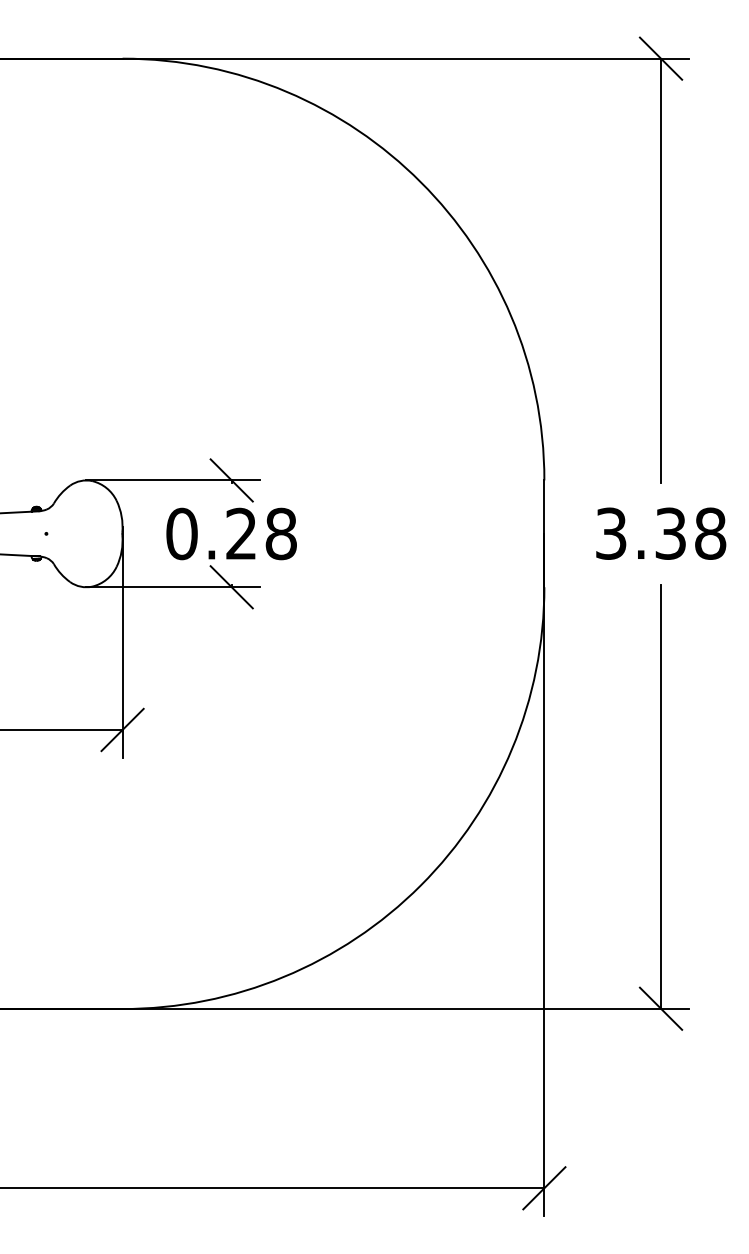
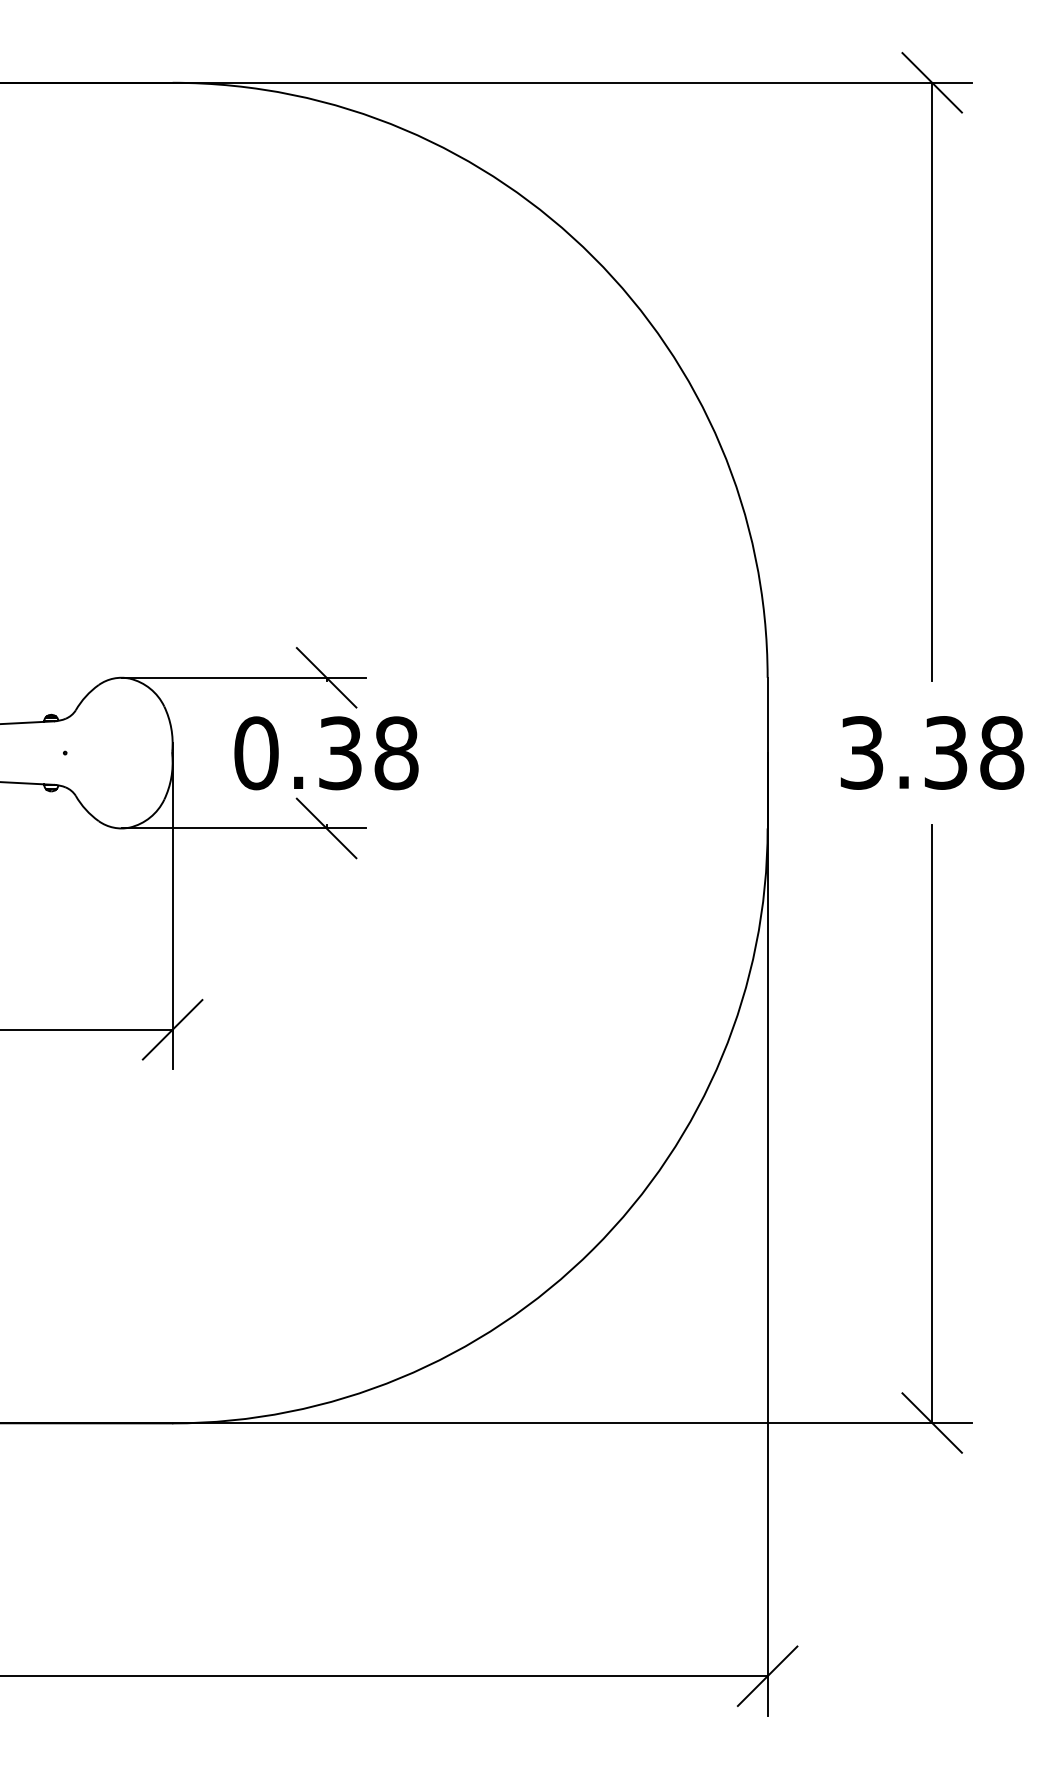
text: (241, 534) -> (340, 753), 0.28 -> 0.38

